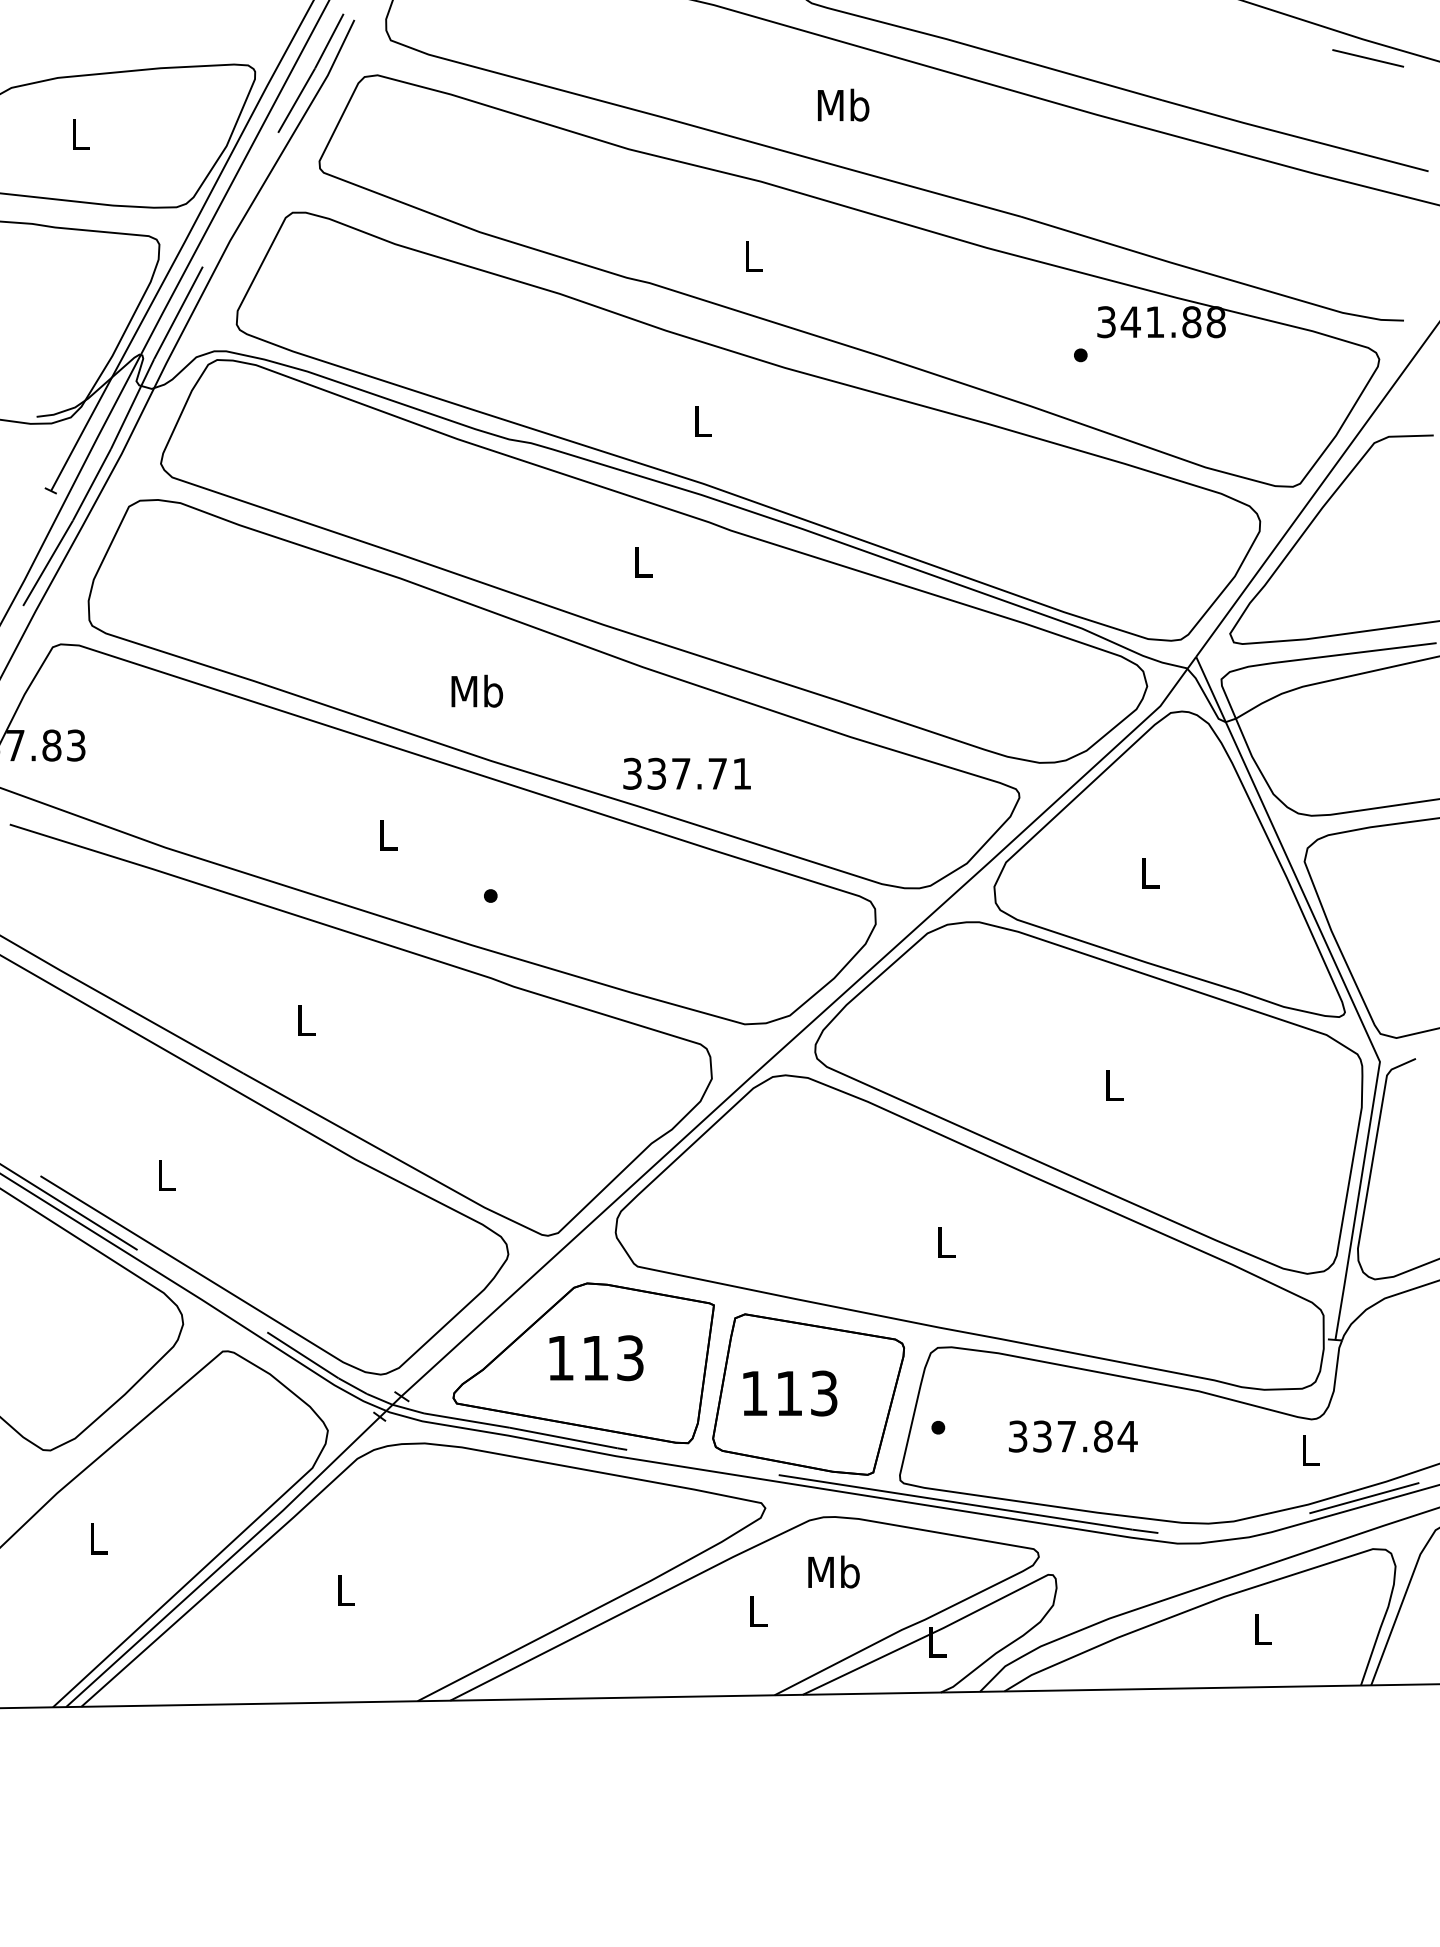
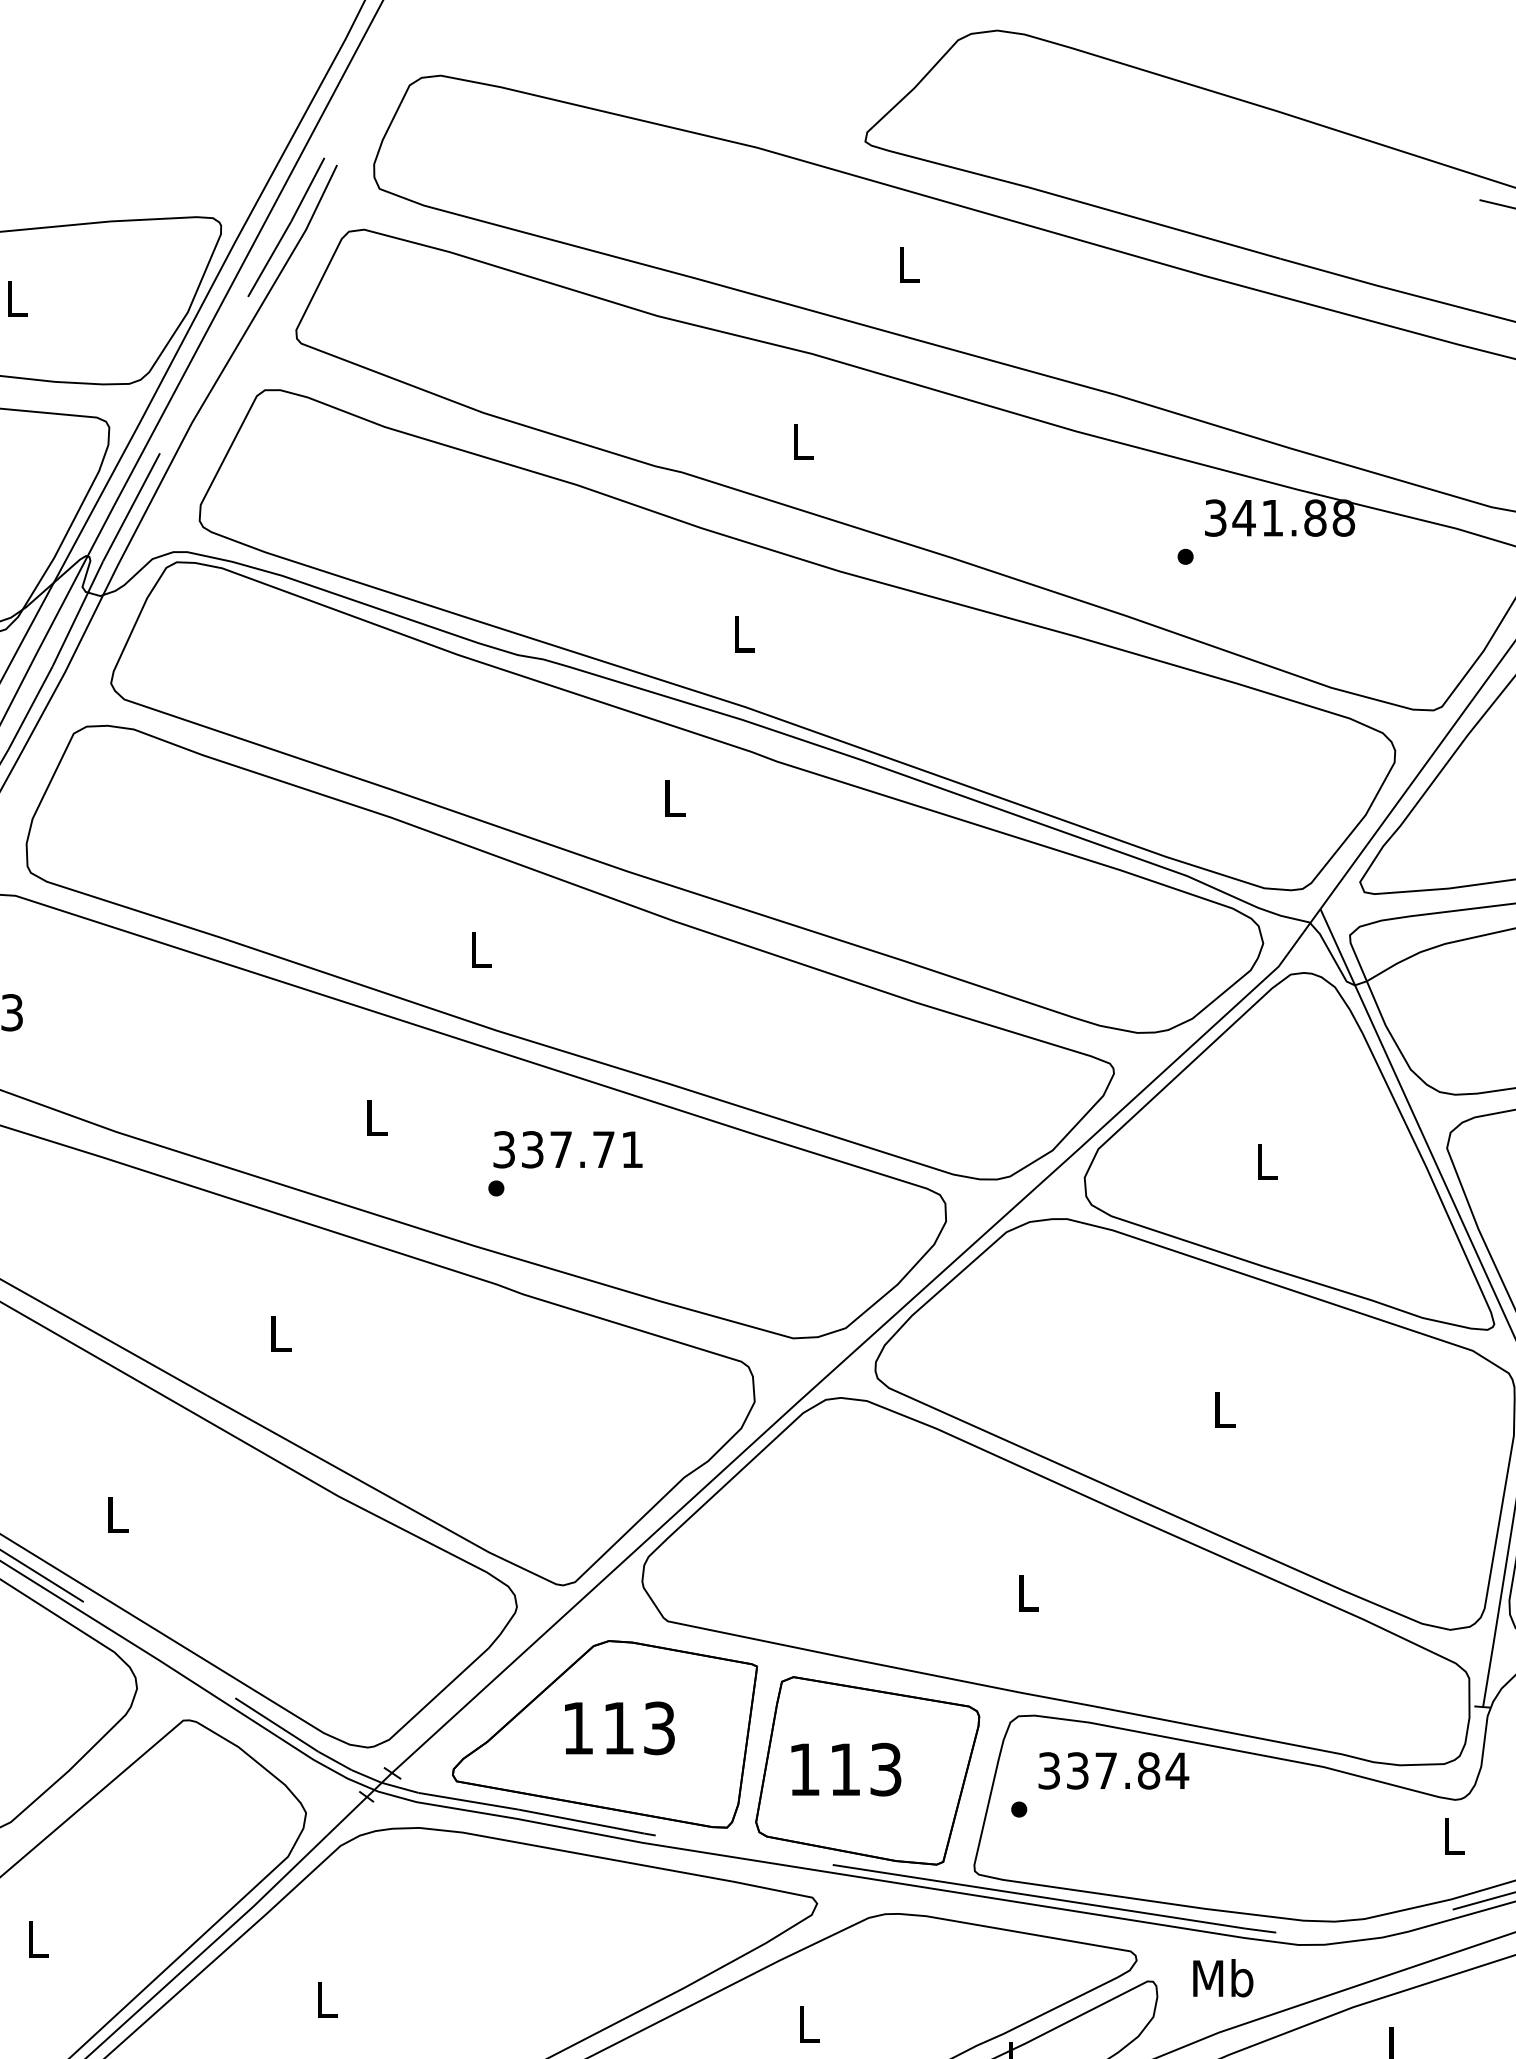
text: (843, 104) -> (908, 263), Mb -> L
text: (477, 690) -> (480, 948), Mb -> L
text: (686, 773) -> (567, 1149), moved
text: (1073, 1436) -> (1114, 1770), moved
text: (833, 1571) -> (1222, 1977), moved

